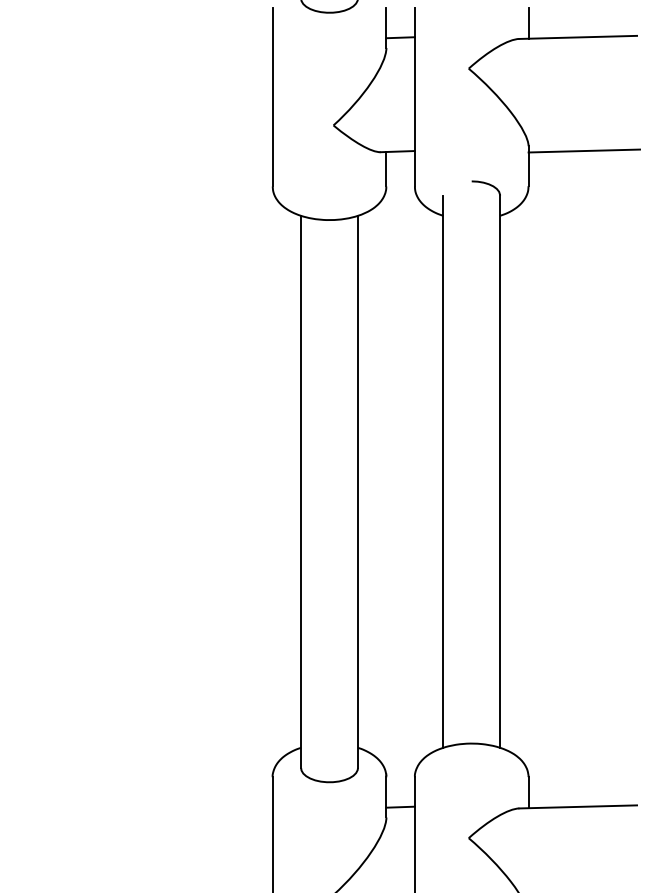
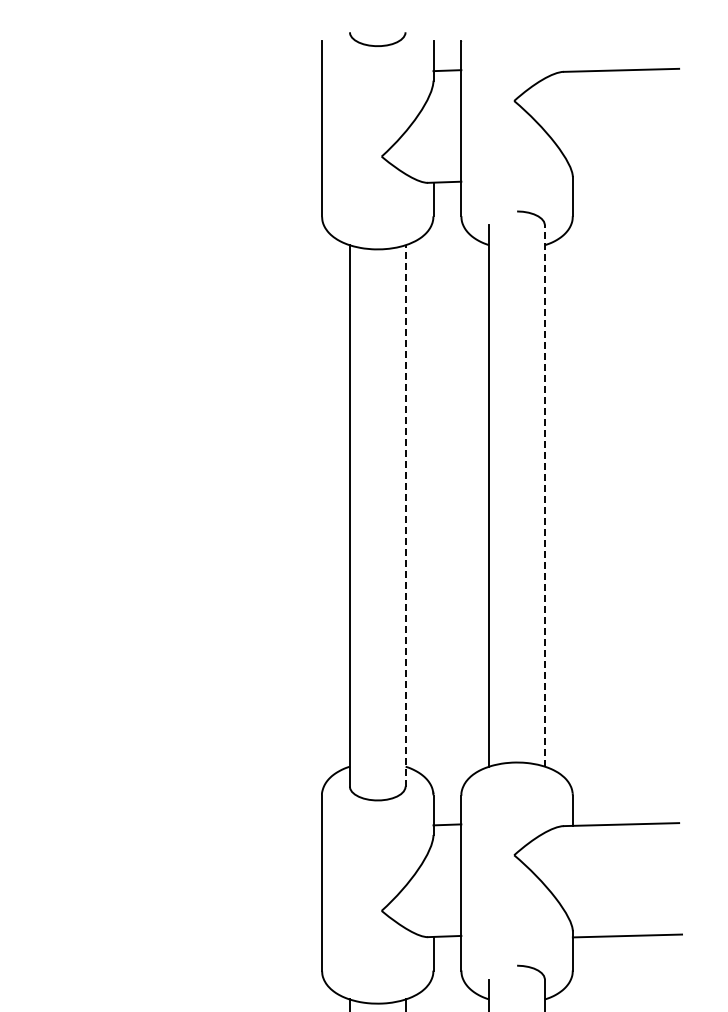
line: (528, 23) -> (572, 56), removed
line: (584, 150) -> (627, 181), removed
line: (499, 472) -> (544, 496), solid -> dashed
line: (357, 491) -> (405, 515), solid -> dashed

